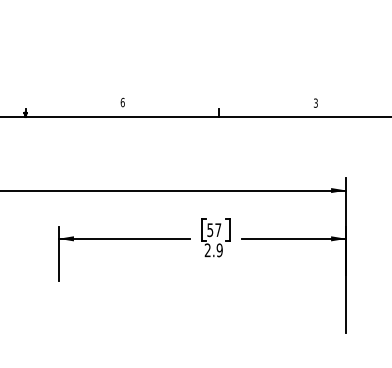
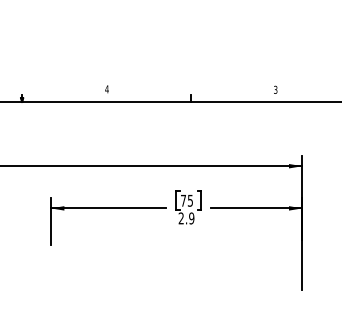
text: (122, 102) -> (106, 89), 6 -> 4
text: (214, 230) -> (187, 201), 57 -> 75

